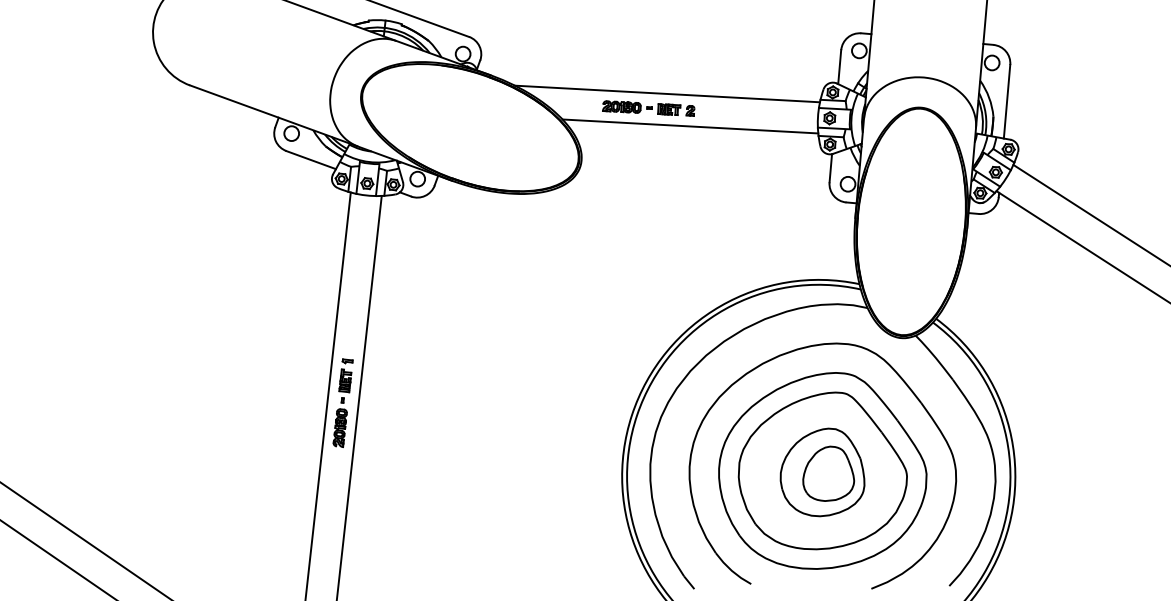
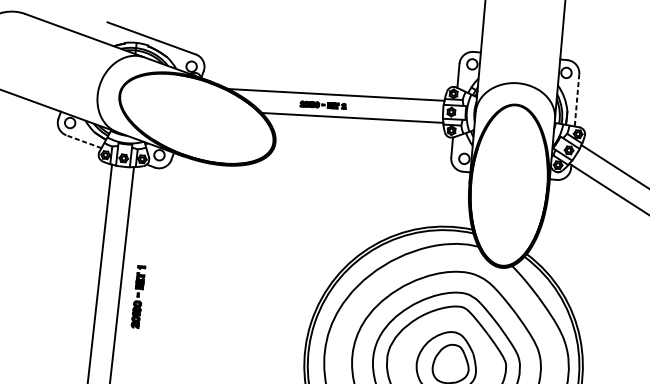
line: (1007, 101) -> (577, 100), solid -> dashed
part: (648, 108) -> (322, 105), size x0.7
line: (310, 159) -> (83, 141), solid -> dashed
part: (342, 402) -> (138, 296), moved

